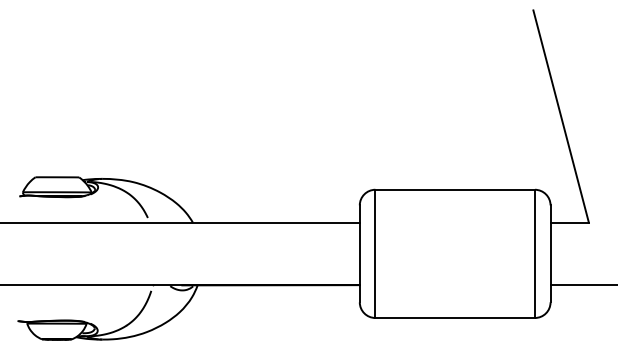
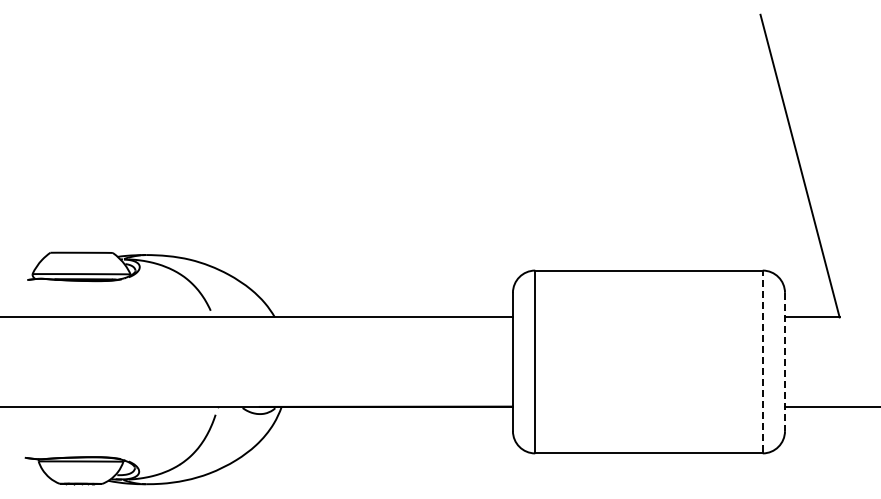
line: (534, 253) -> (762, 361), solid -> dashed
line: (550, 254) -> (785, 362), solid -> dashed

